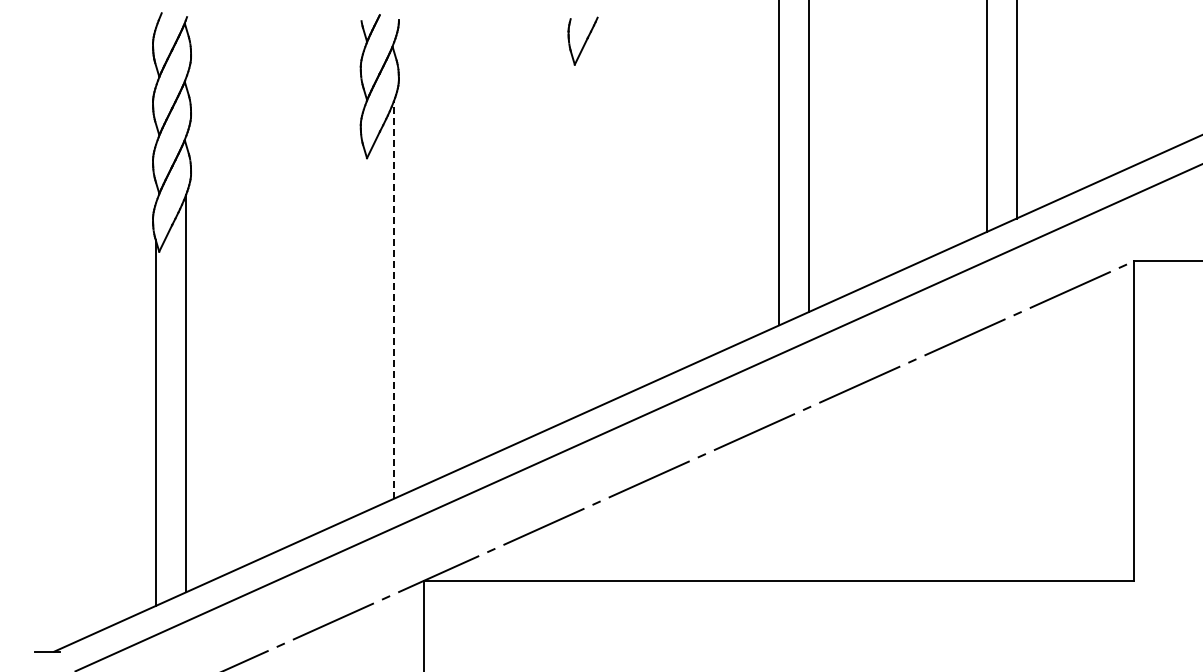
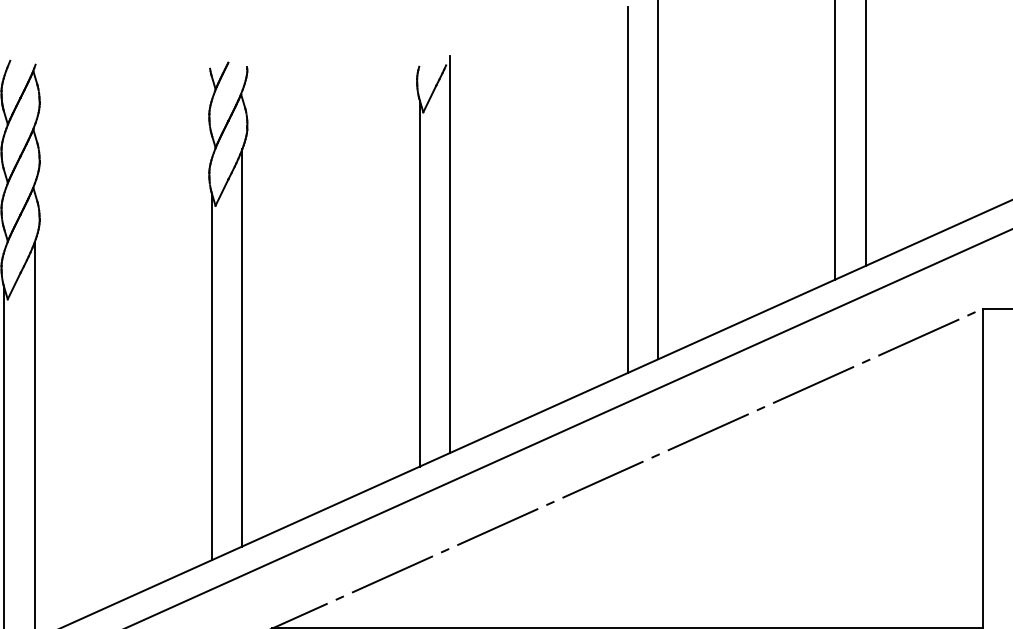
line: (601, 206) -> (450, 254), added
line: (571, 235) -> (420, 283), added
line: (393, 300) -> (242, 348), dashed -> solid
line: (363, 329) -> (212, 377), added

